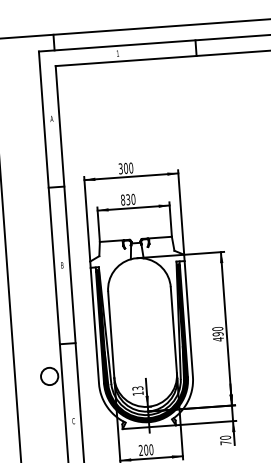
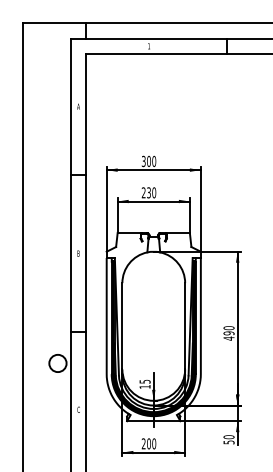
text: (122, 199) -> (143, 192), 830 -> 230
text: (137, 388) -> (144, 381), 13 -> 15
text: (225, 443) -> (228, 442), 70 -> 50

